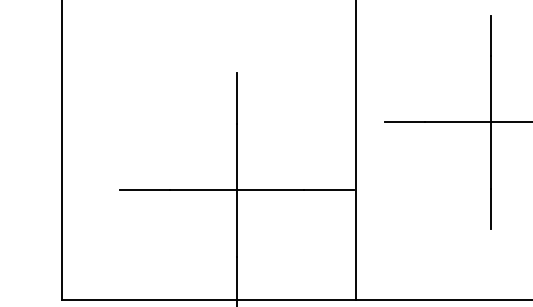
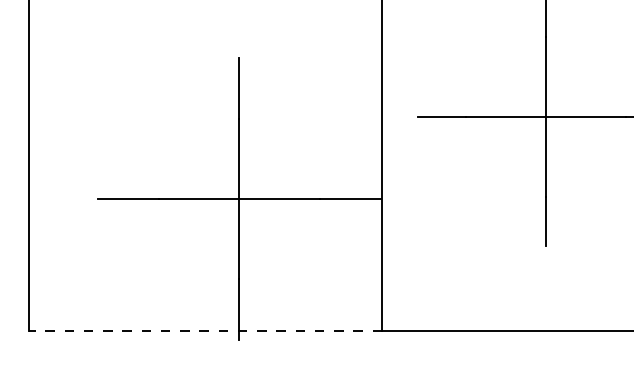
line: (208, 299) -> (205, 330), solid -> dashed

